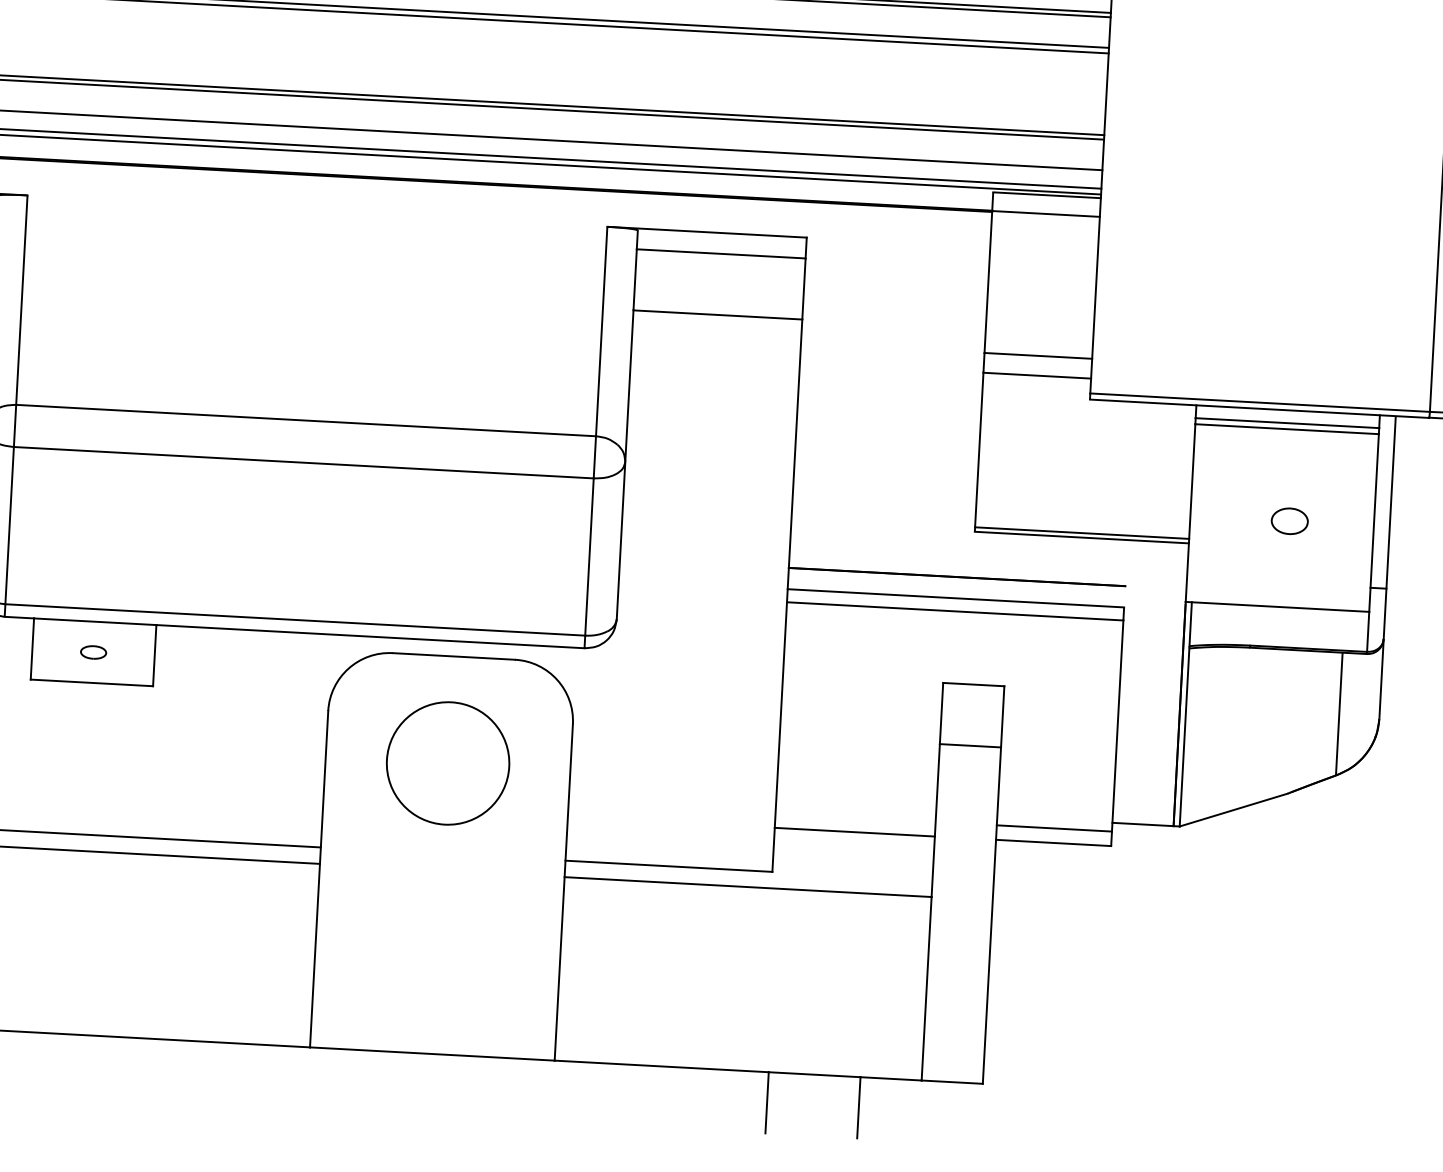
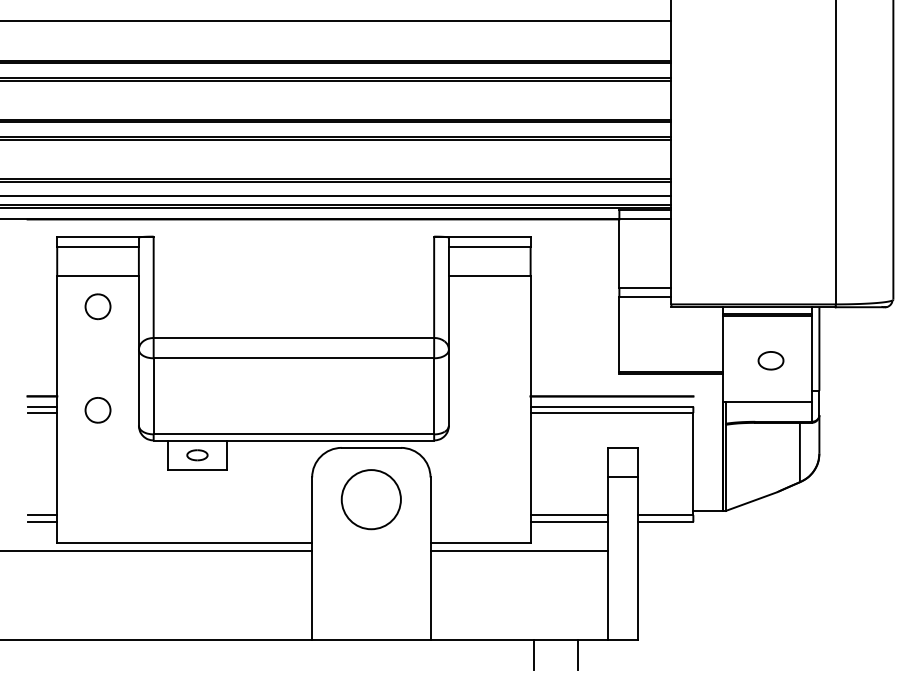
part: (1288, 520) -> (770, 360), size x1.43
part: (93, 652) -> (197, 455), size x1.67
line: (855, 818) -> (569, 515), added

